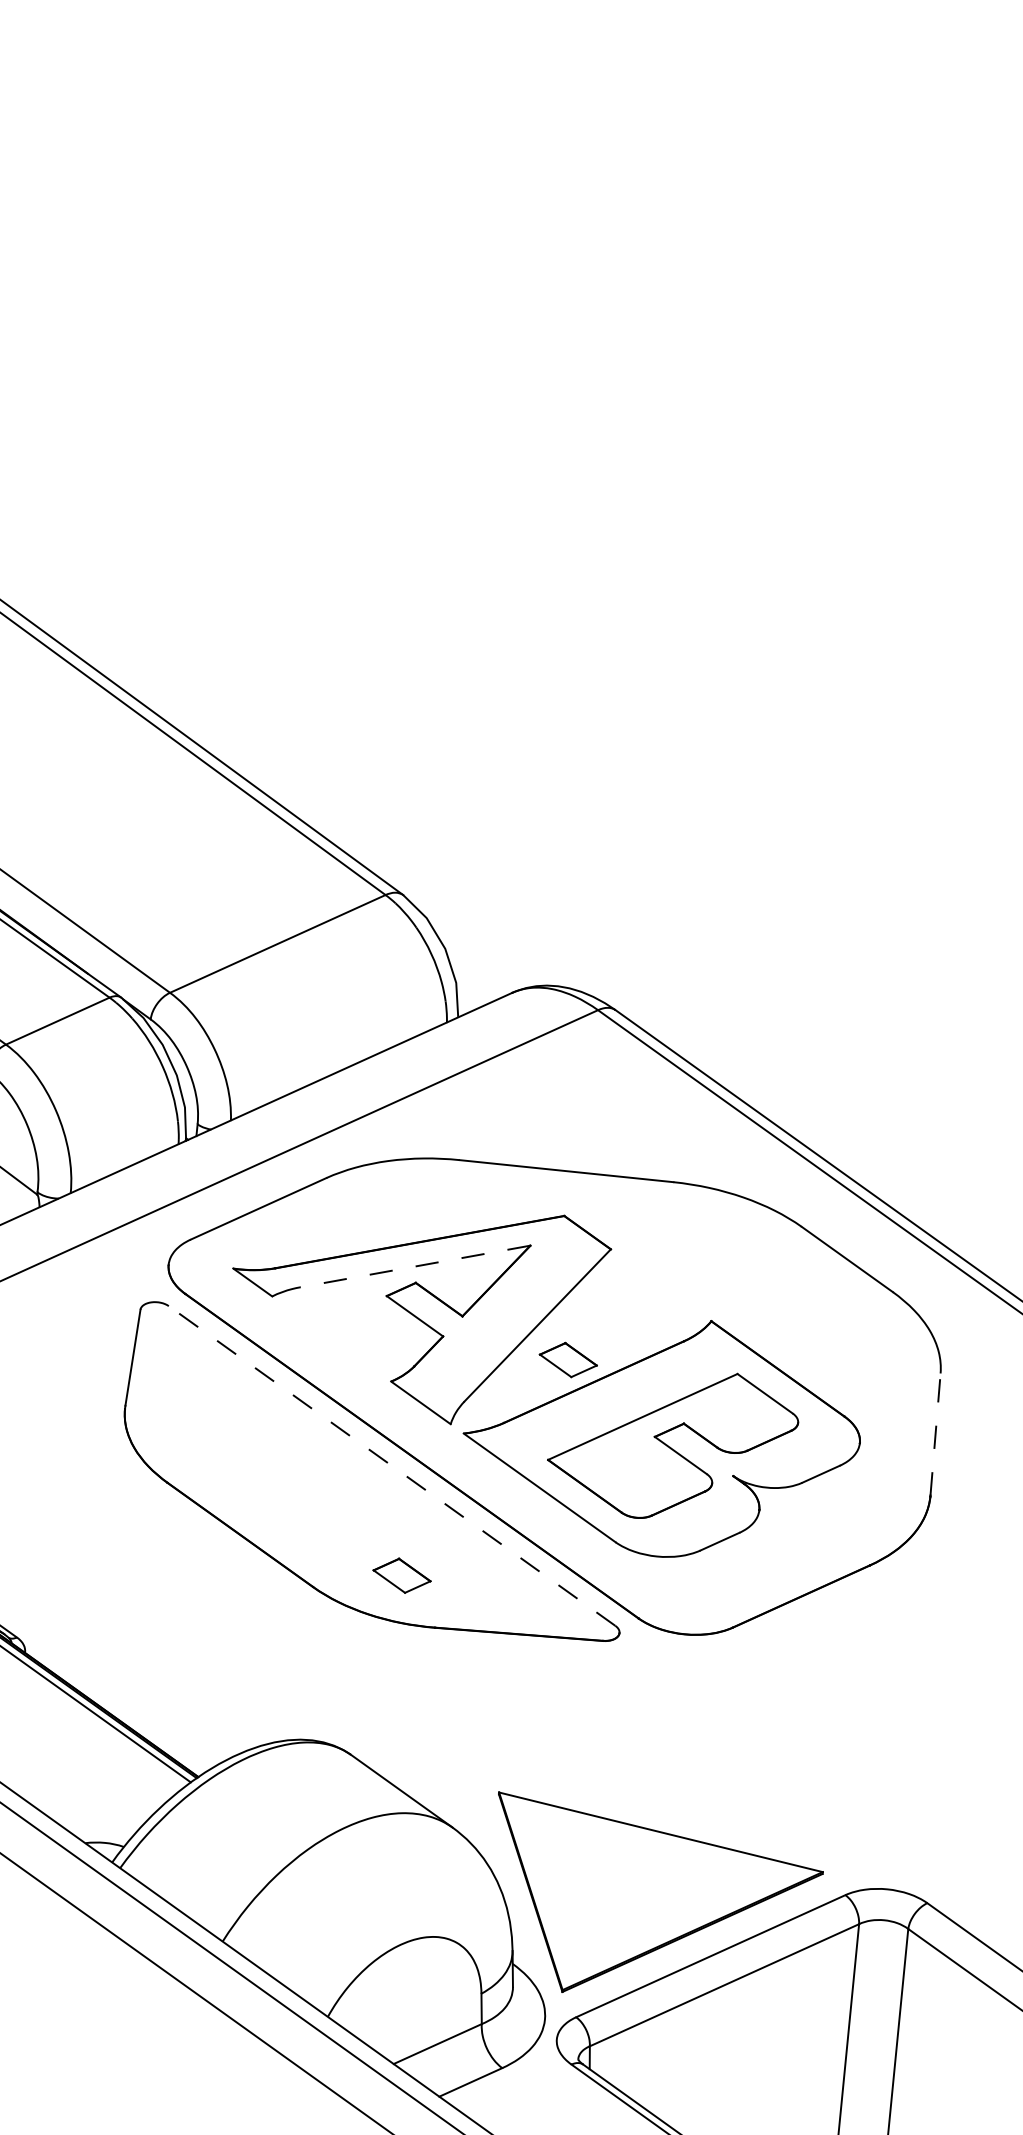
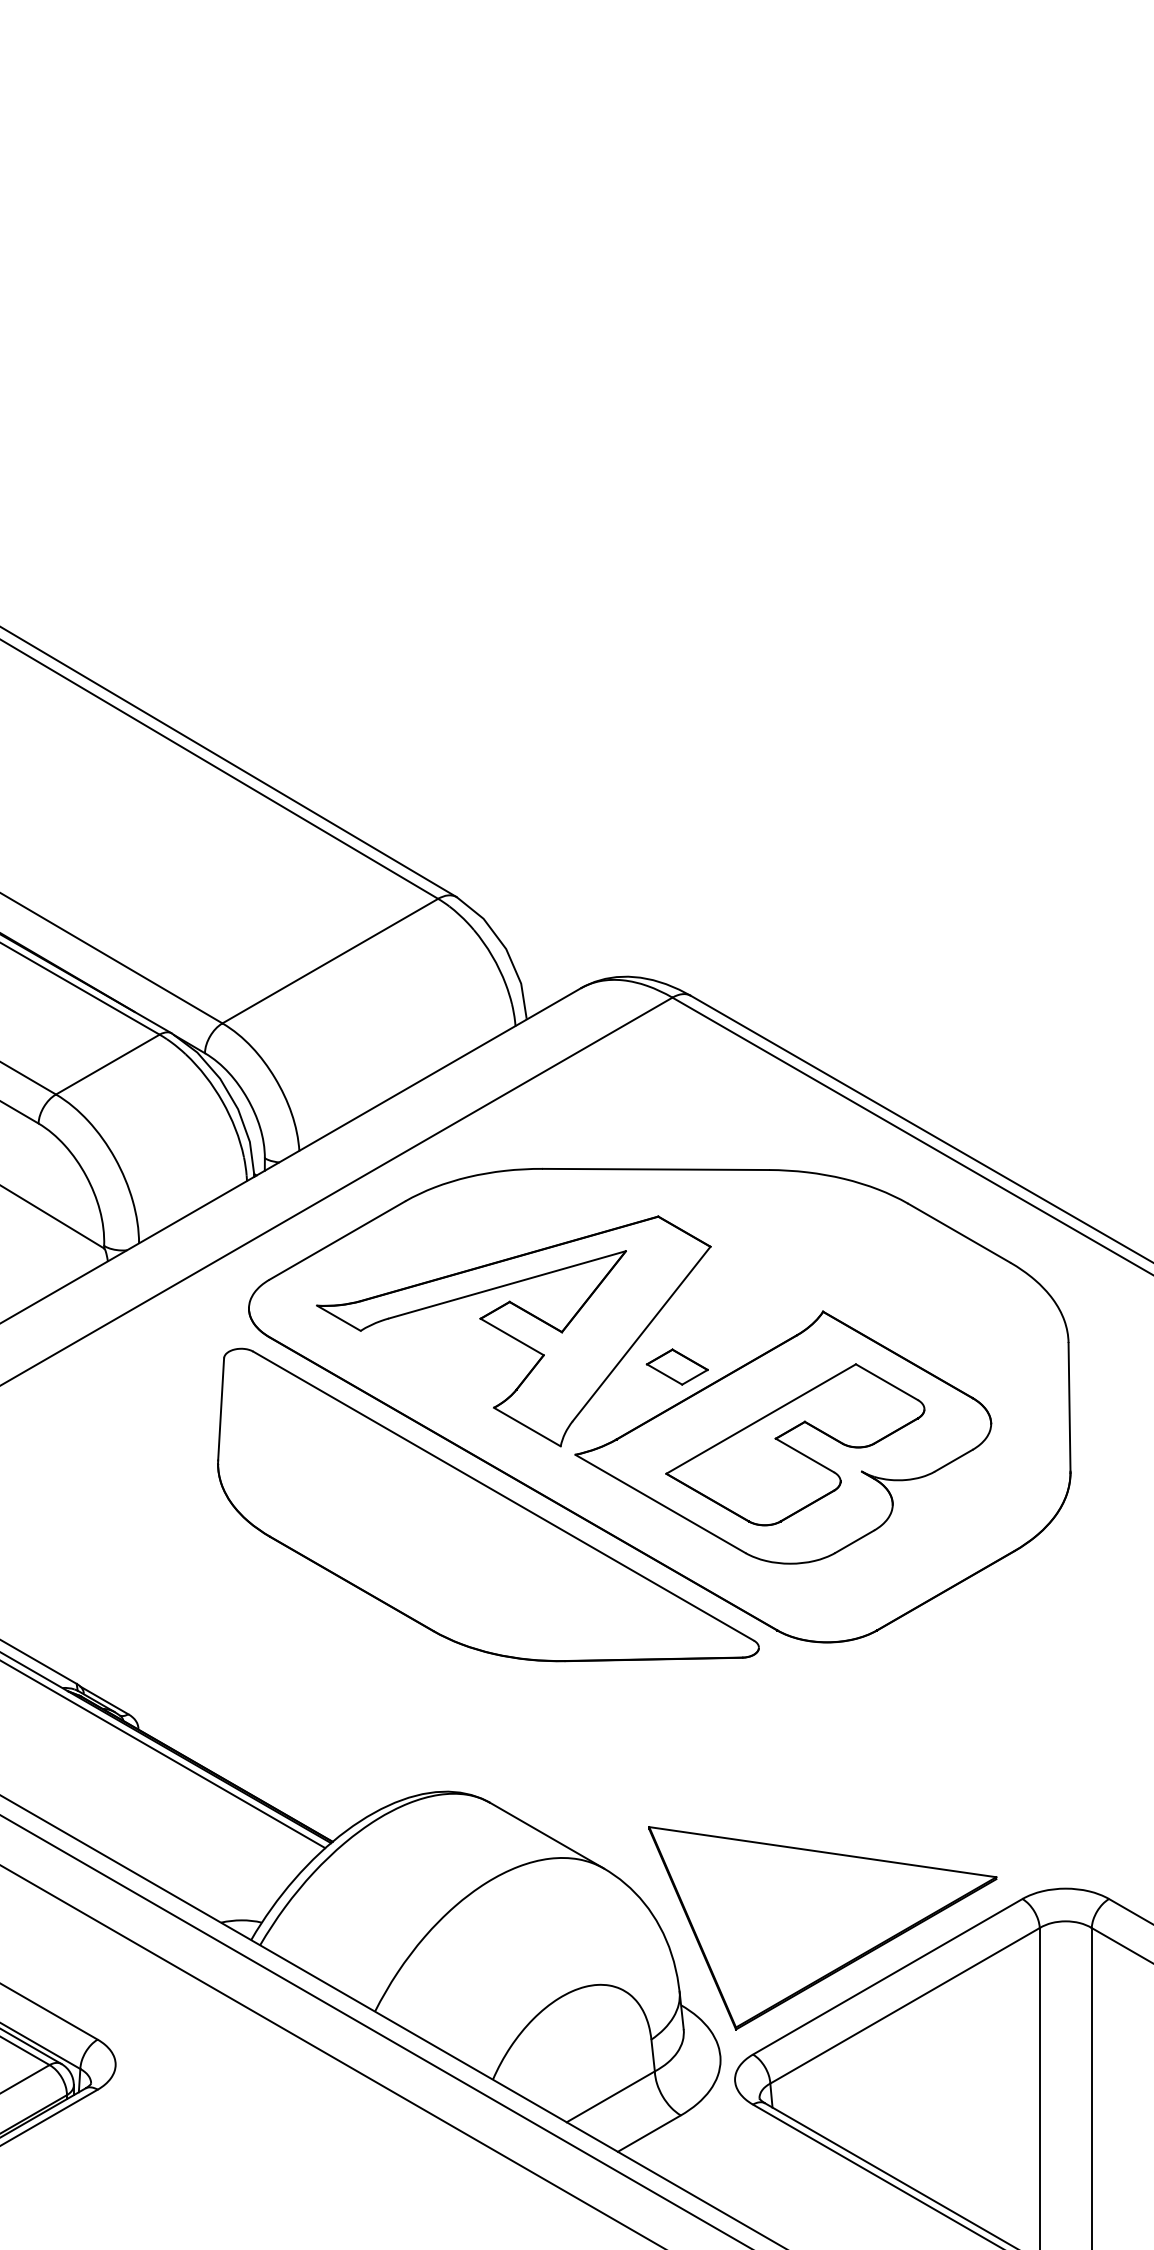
line: (414, 1266) -> (506, 1284), dashed -> solid
line: (935, 1433) -> (1069, 1406), dashed -> solid
line: (391, 1466) -> (503, 1496), dashed -> solid
part: (401, 1575) -> (524, 1609), removed

